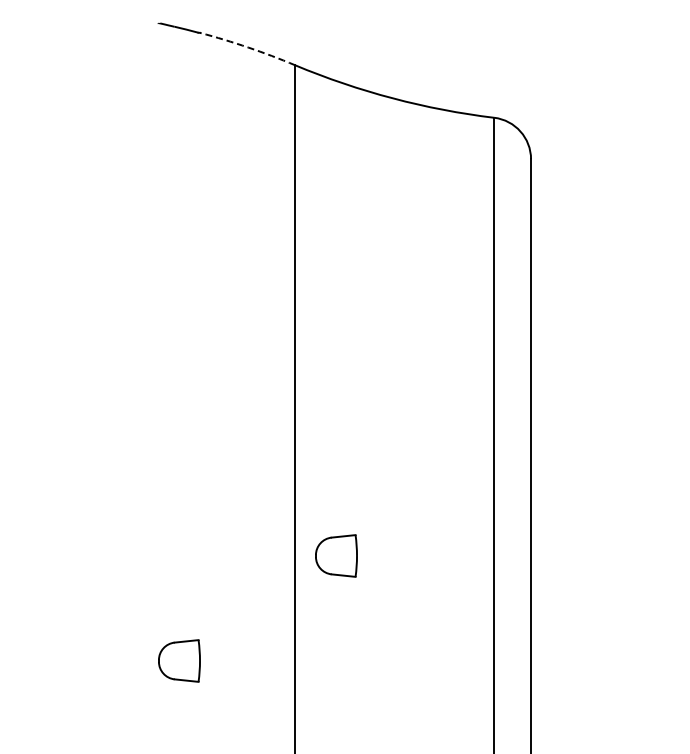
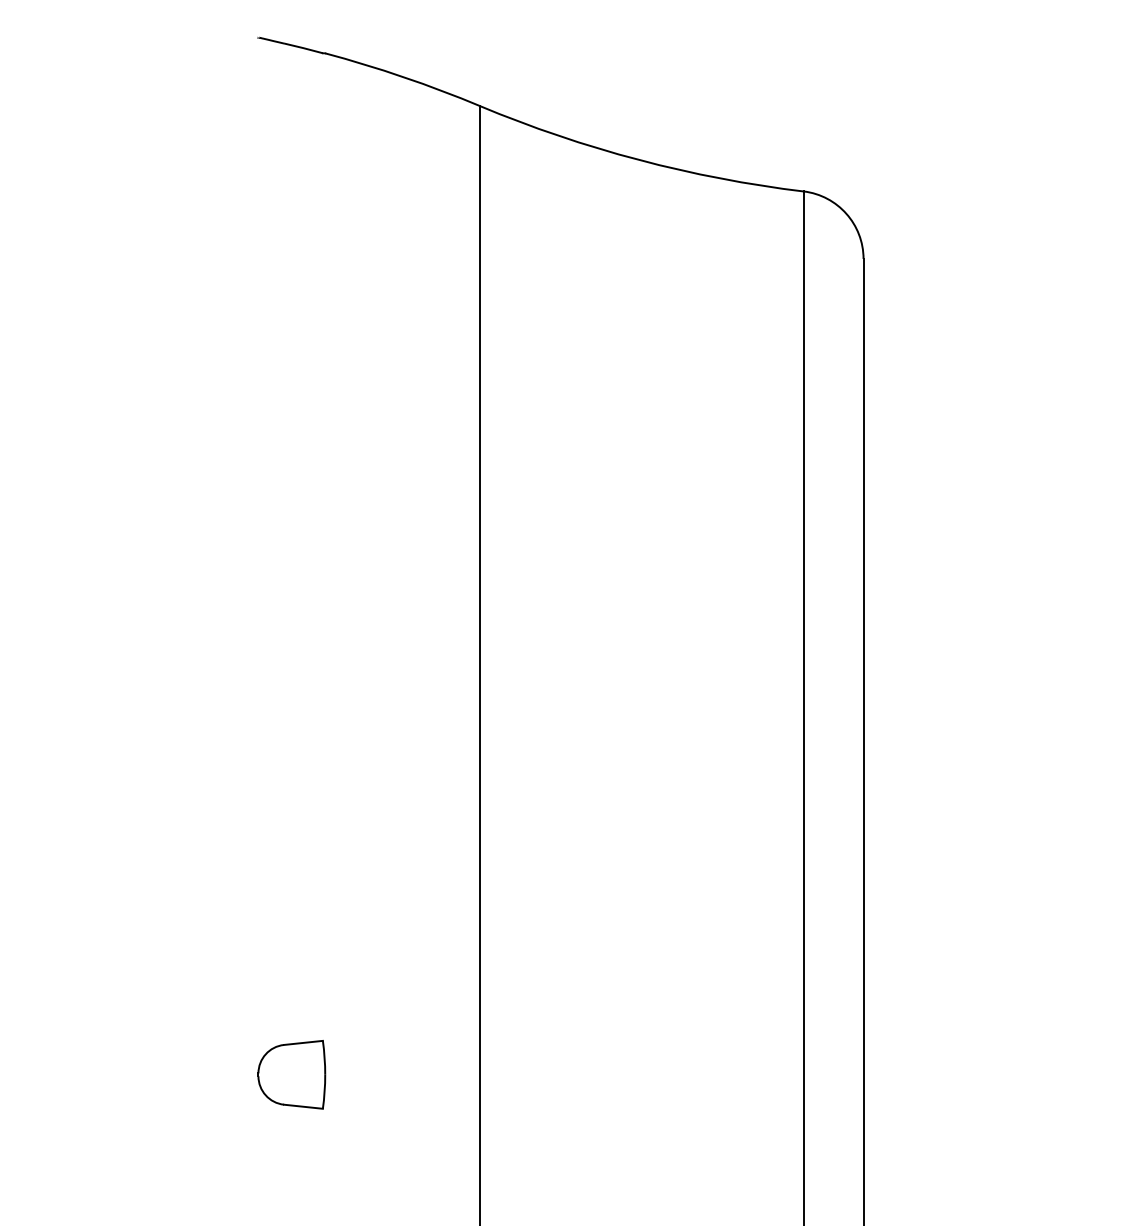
arc: (248, 47) -> (404, 77), dashed -> solid
part: (336, 555) -> (547, 903), removed

